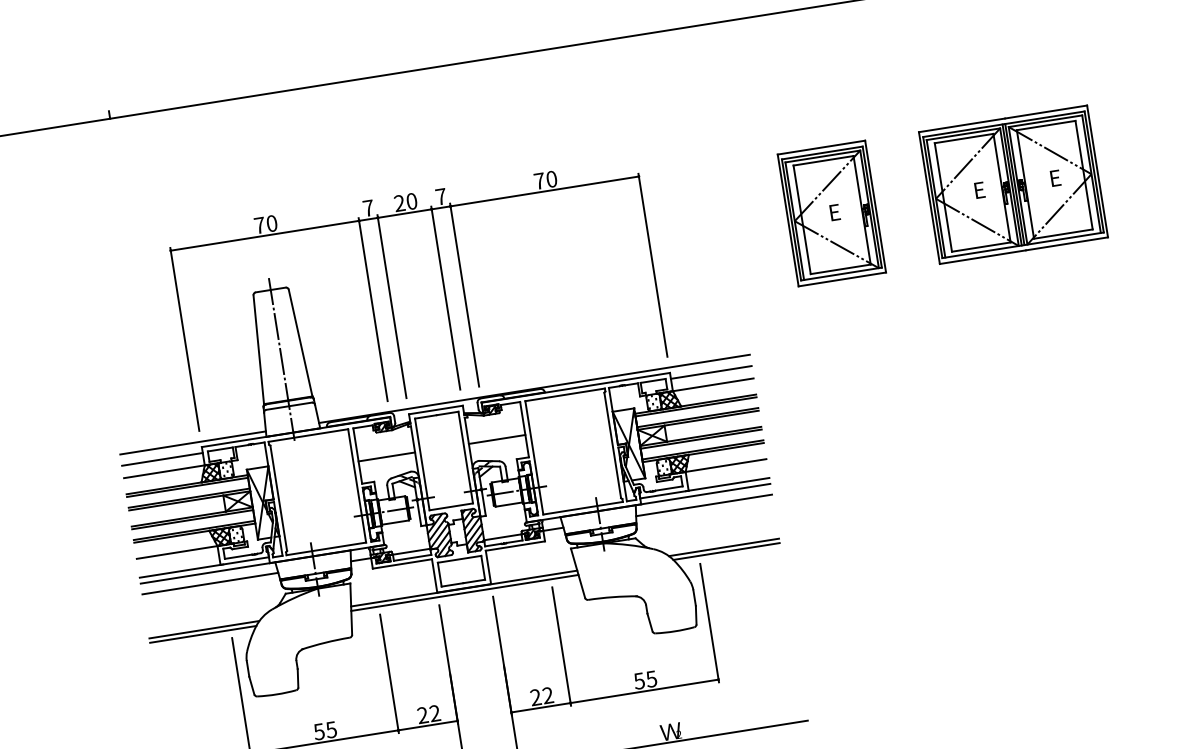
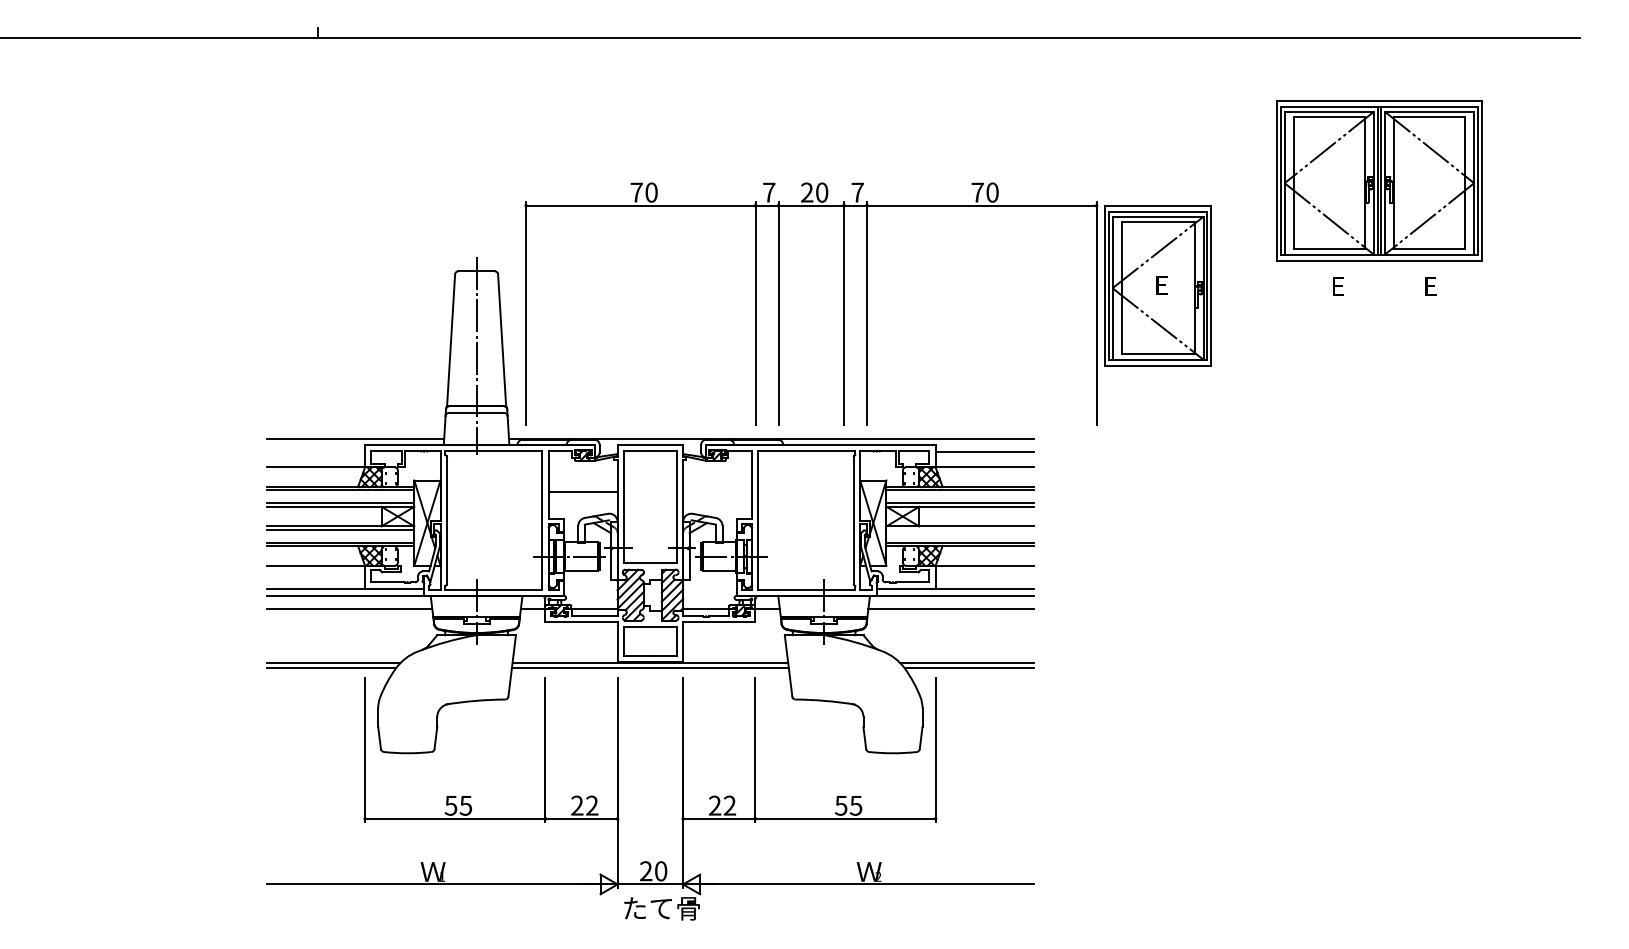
part: (1013, 184) -> (1379, 180), moved
part: (391, 297) -> (779, 303), moved
line: (497, 439) -> (717, 491), removed
line: (700, 439) -> (959, 529), removed
line: (162, 459) -> (315, 452), removed

